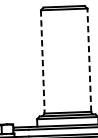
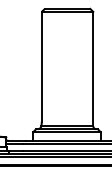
line: (42, 59) -> (41, 66), dashed -> solid
line: (89, 59) -> (93, 68), dashed -> solid

